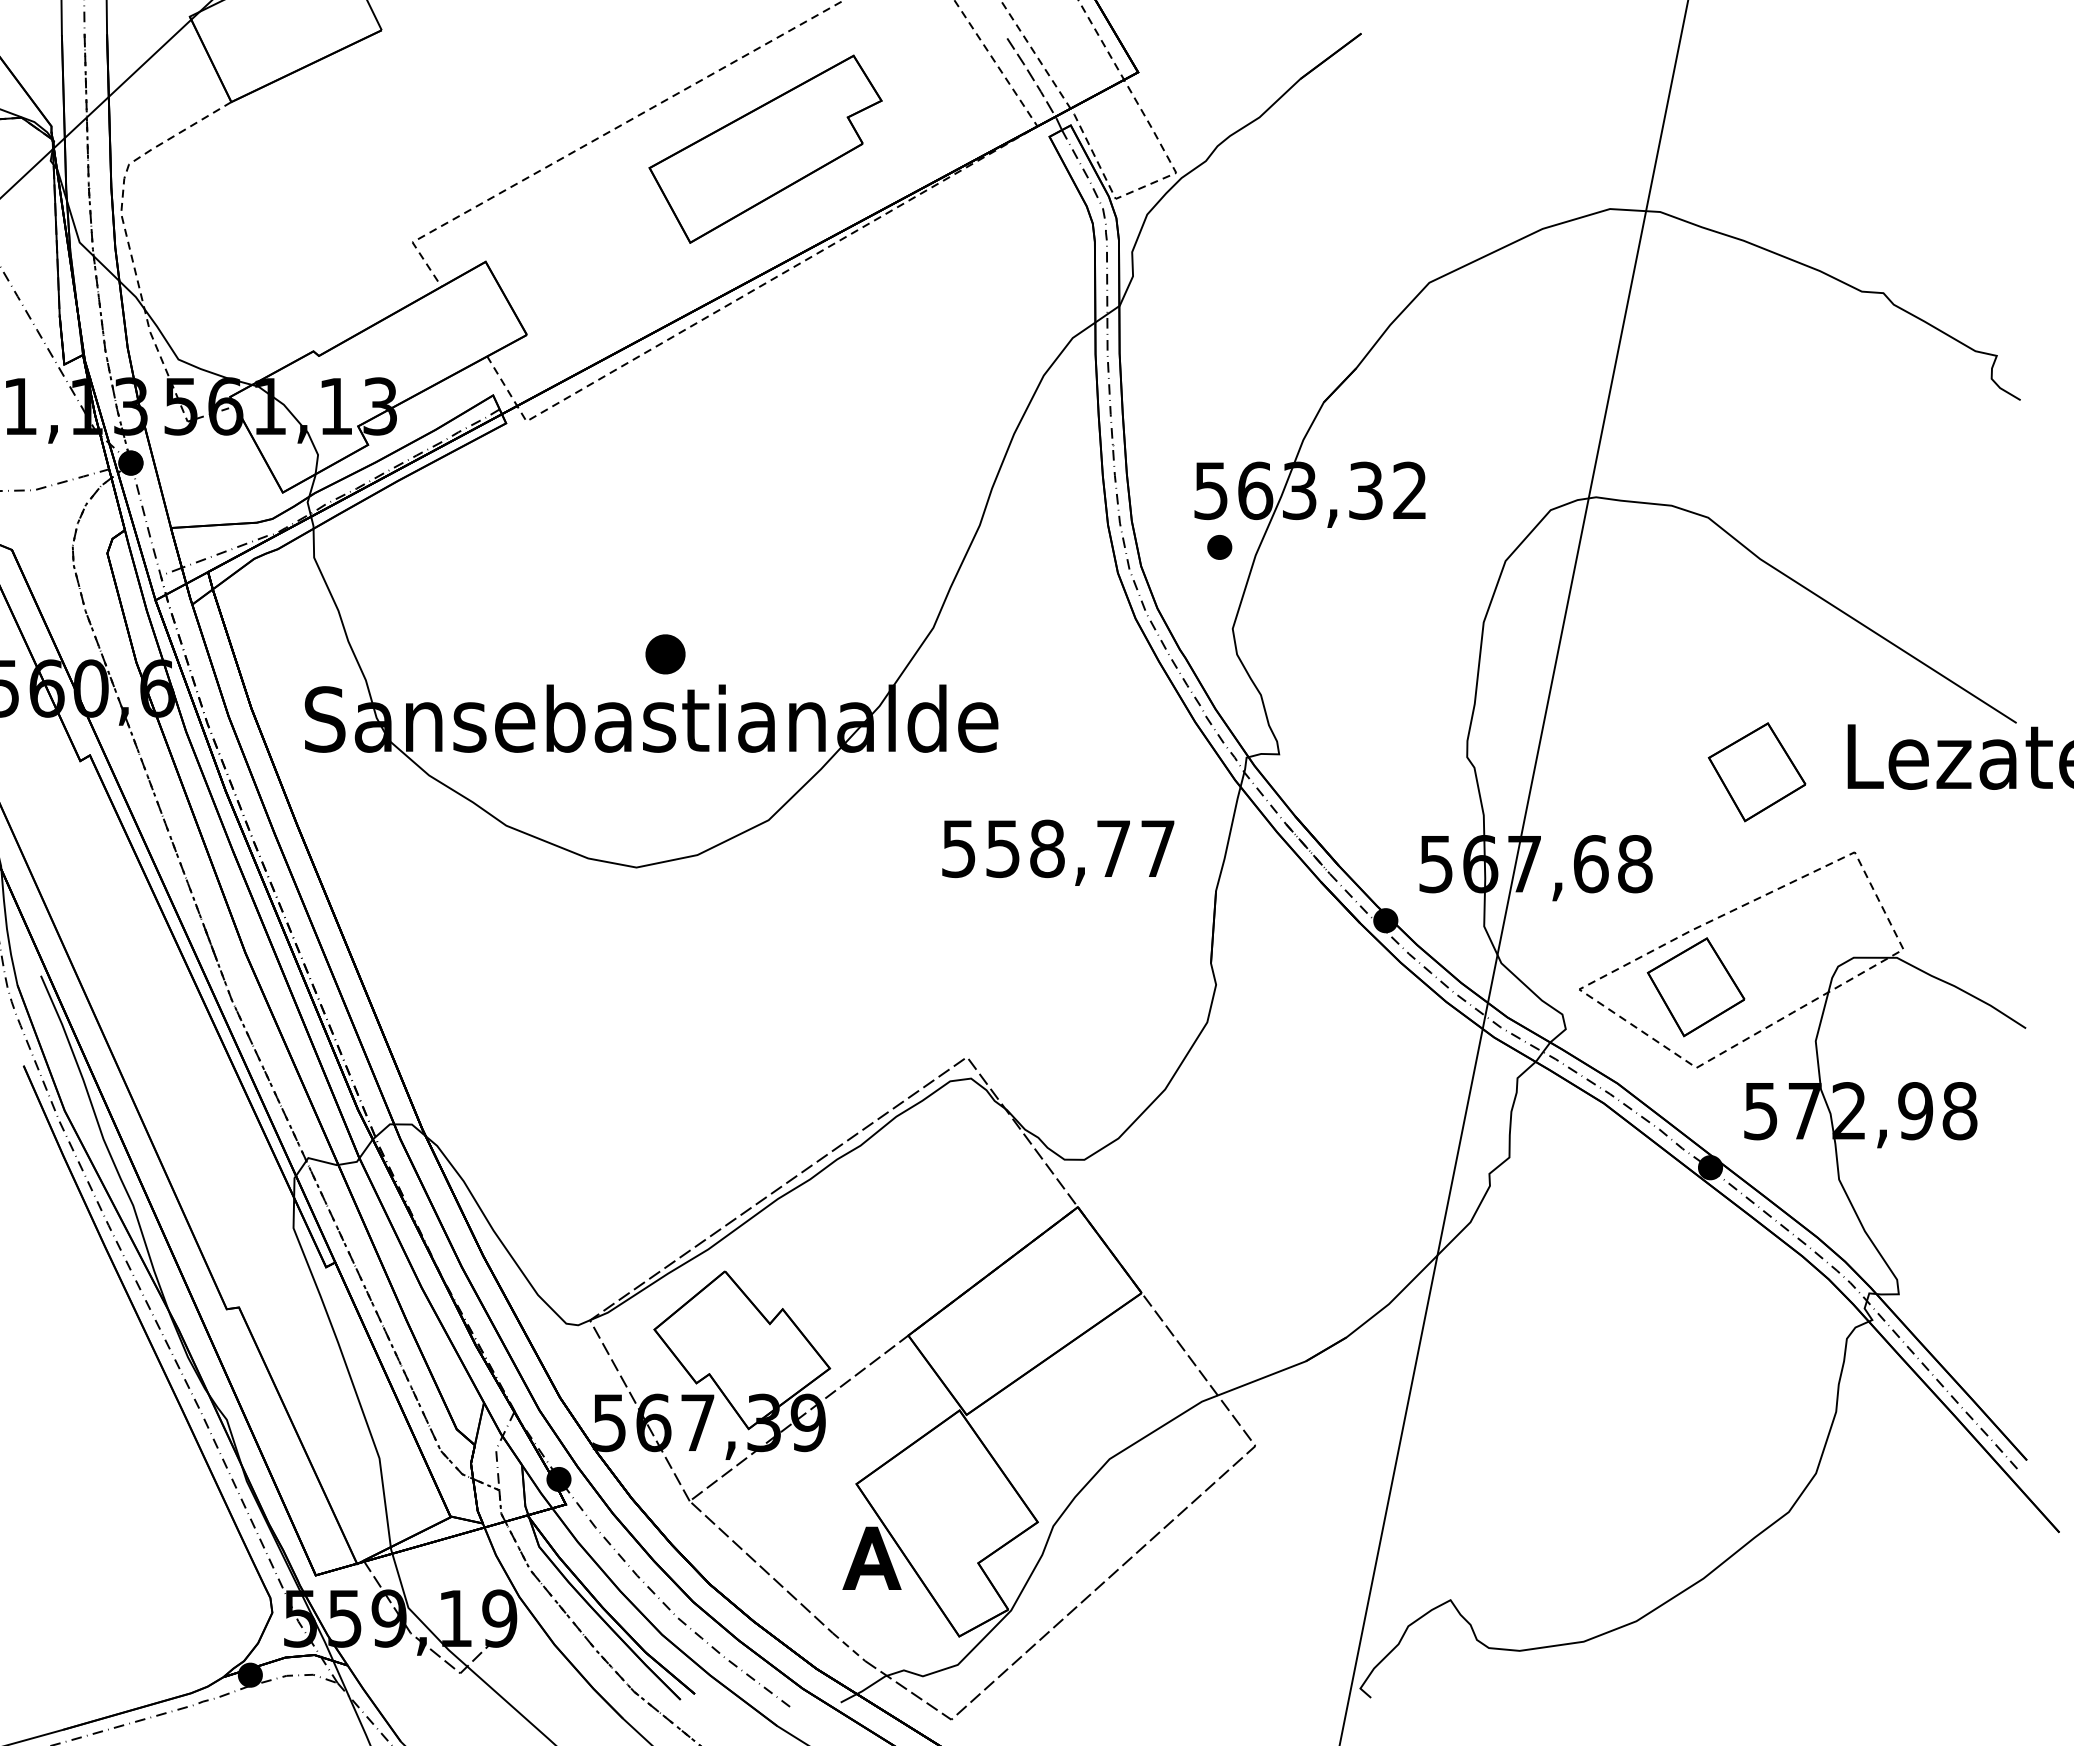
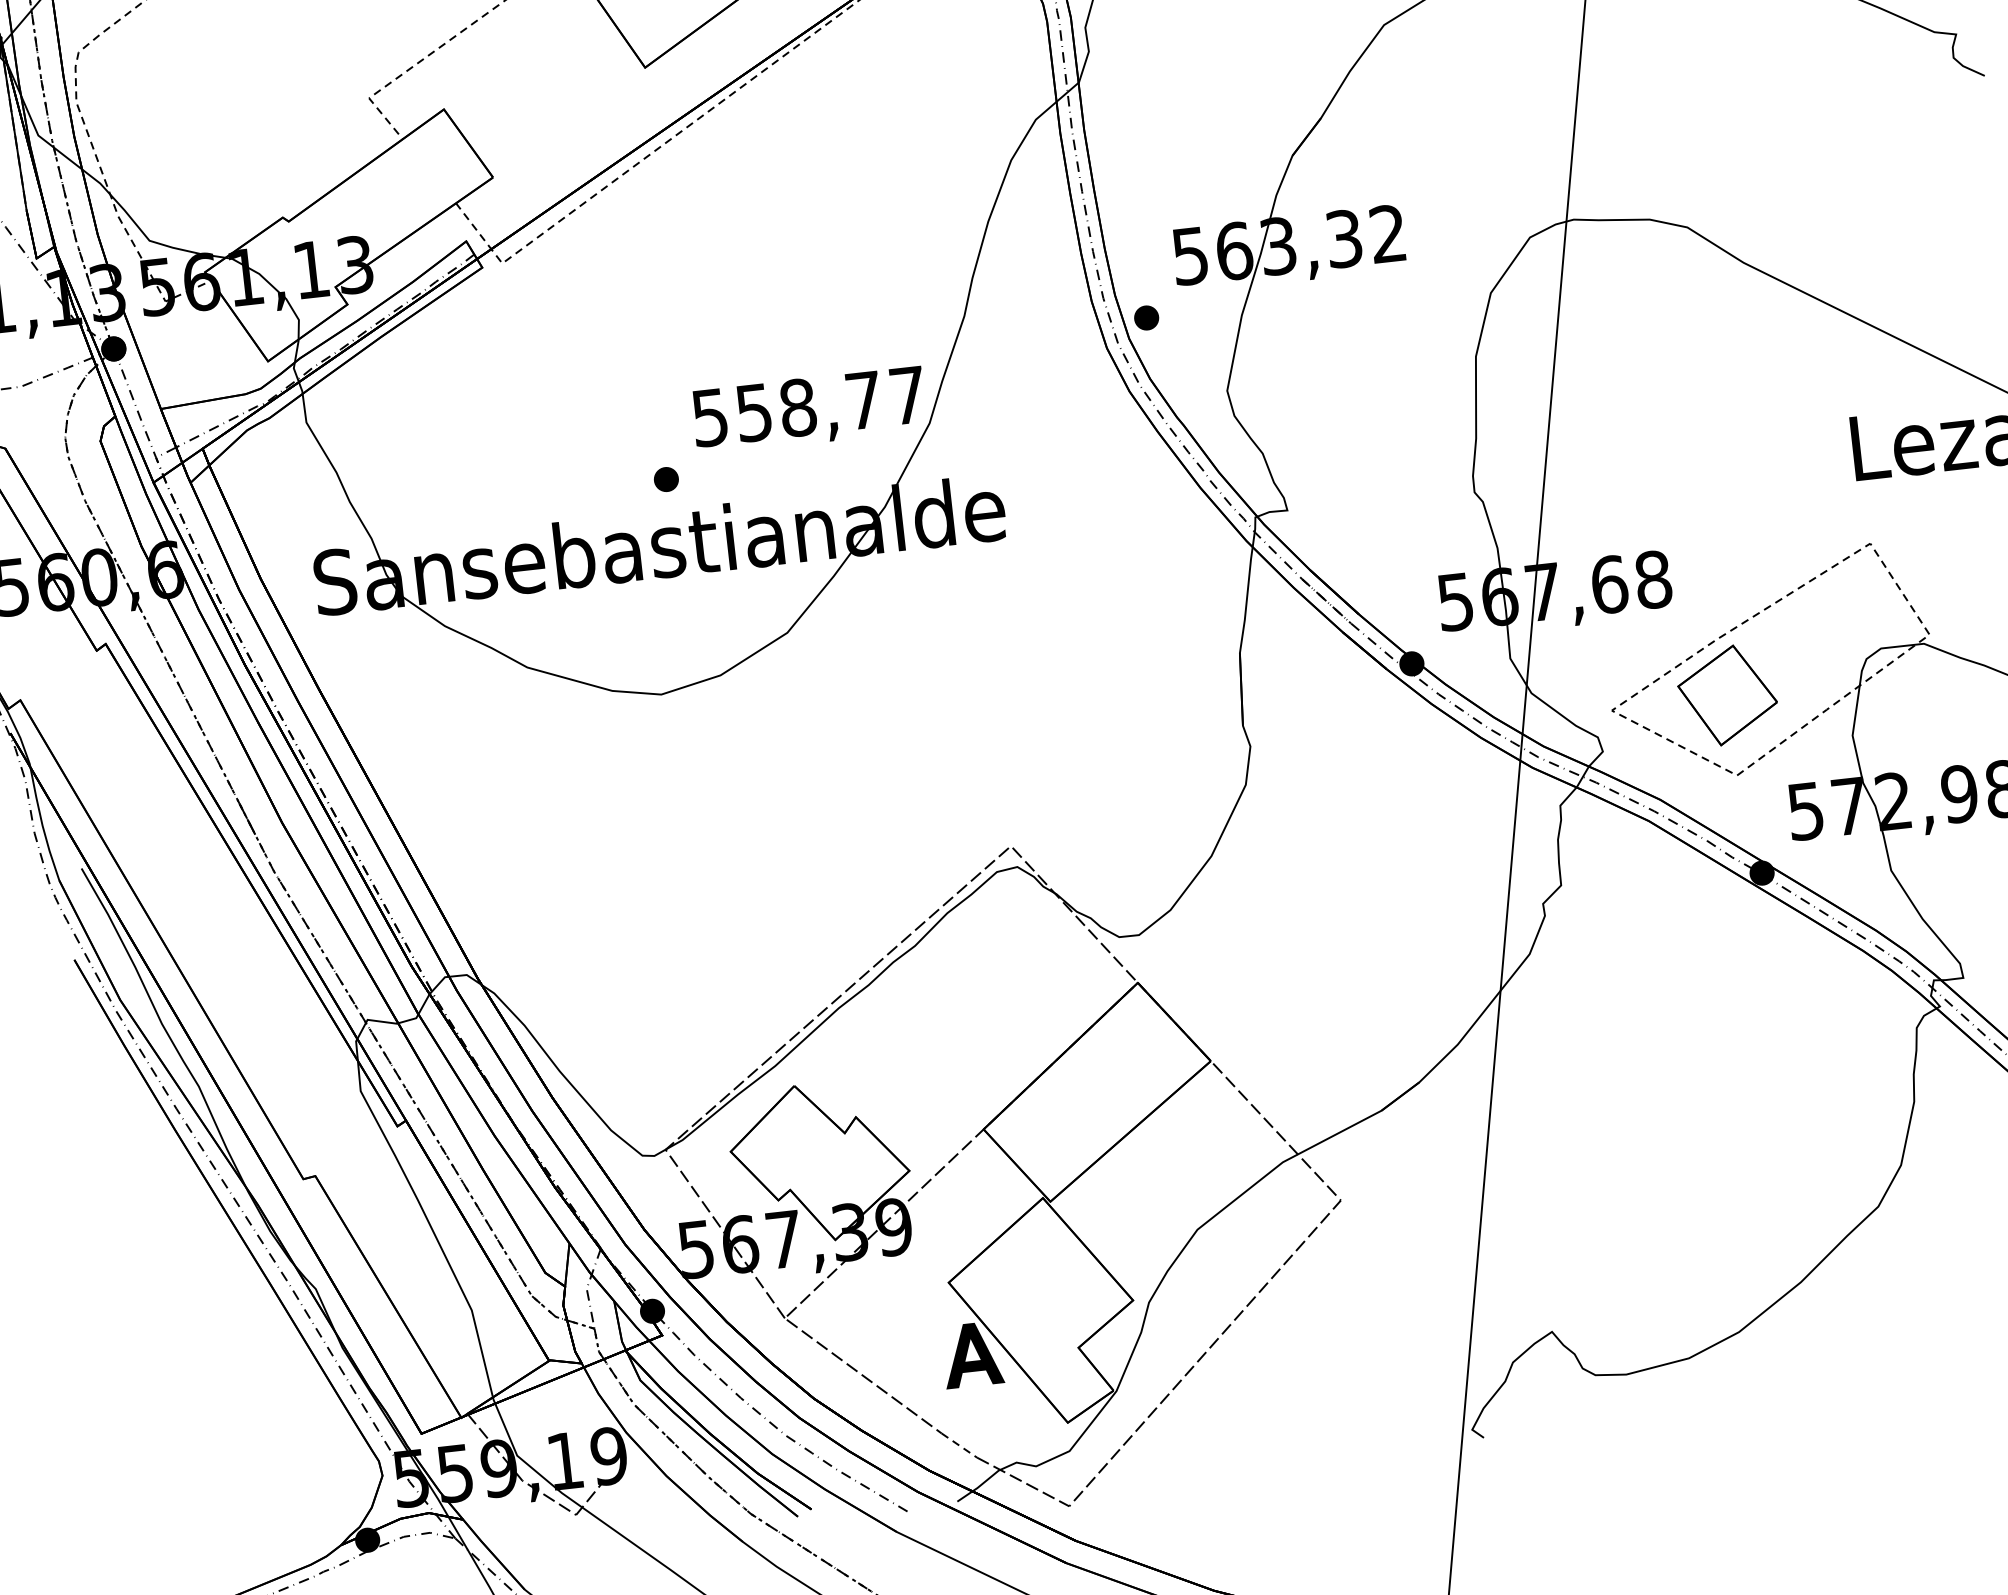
part: (1219, 547) -> (1146, 318), moved
part: (665, 654) -> (666, 479), size x0.62
part: (1756, 772) -> (1763, 475), removed
text: (1058, 852) -> (809, 410), moved

